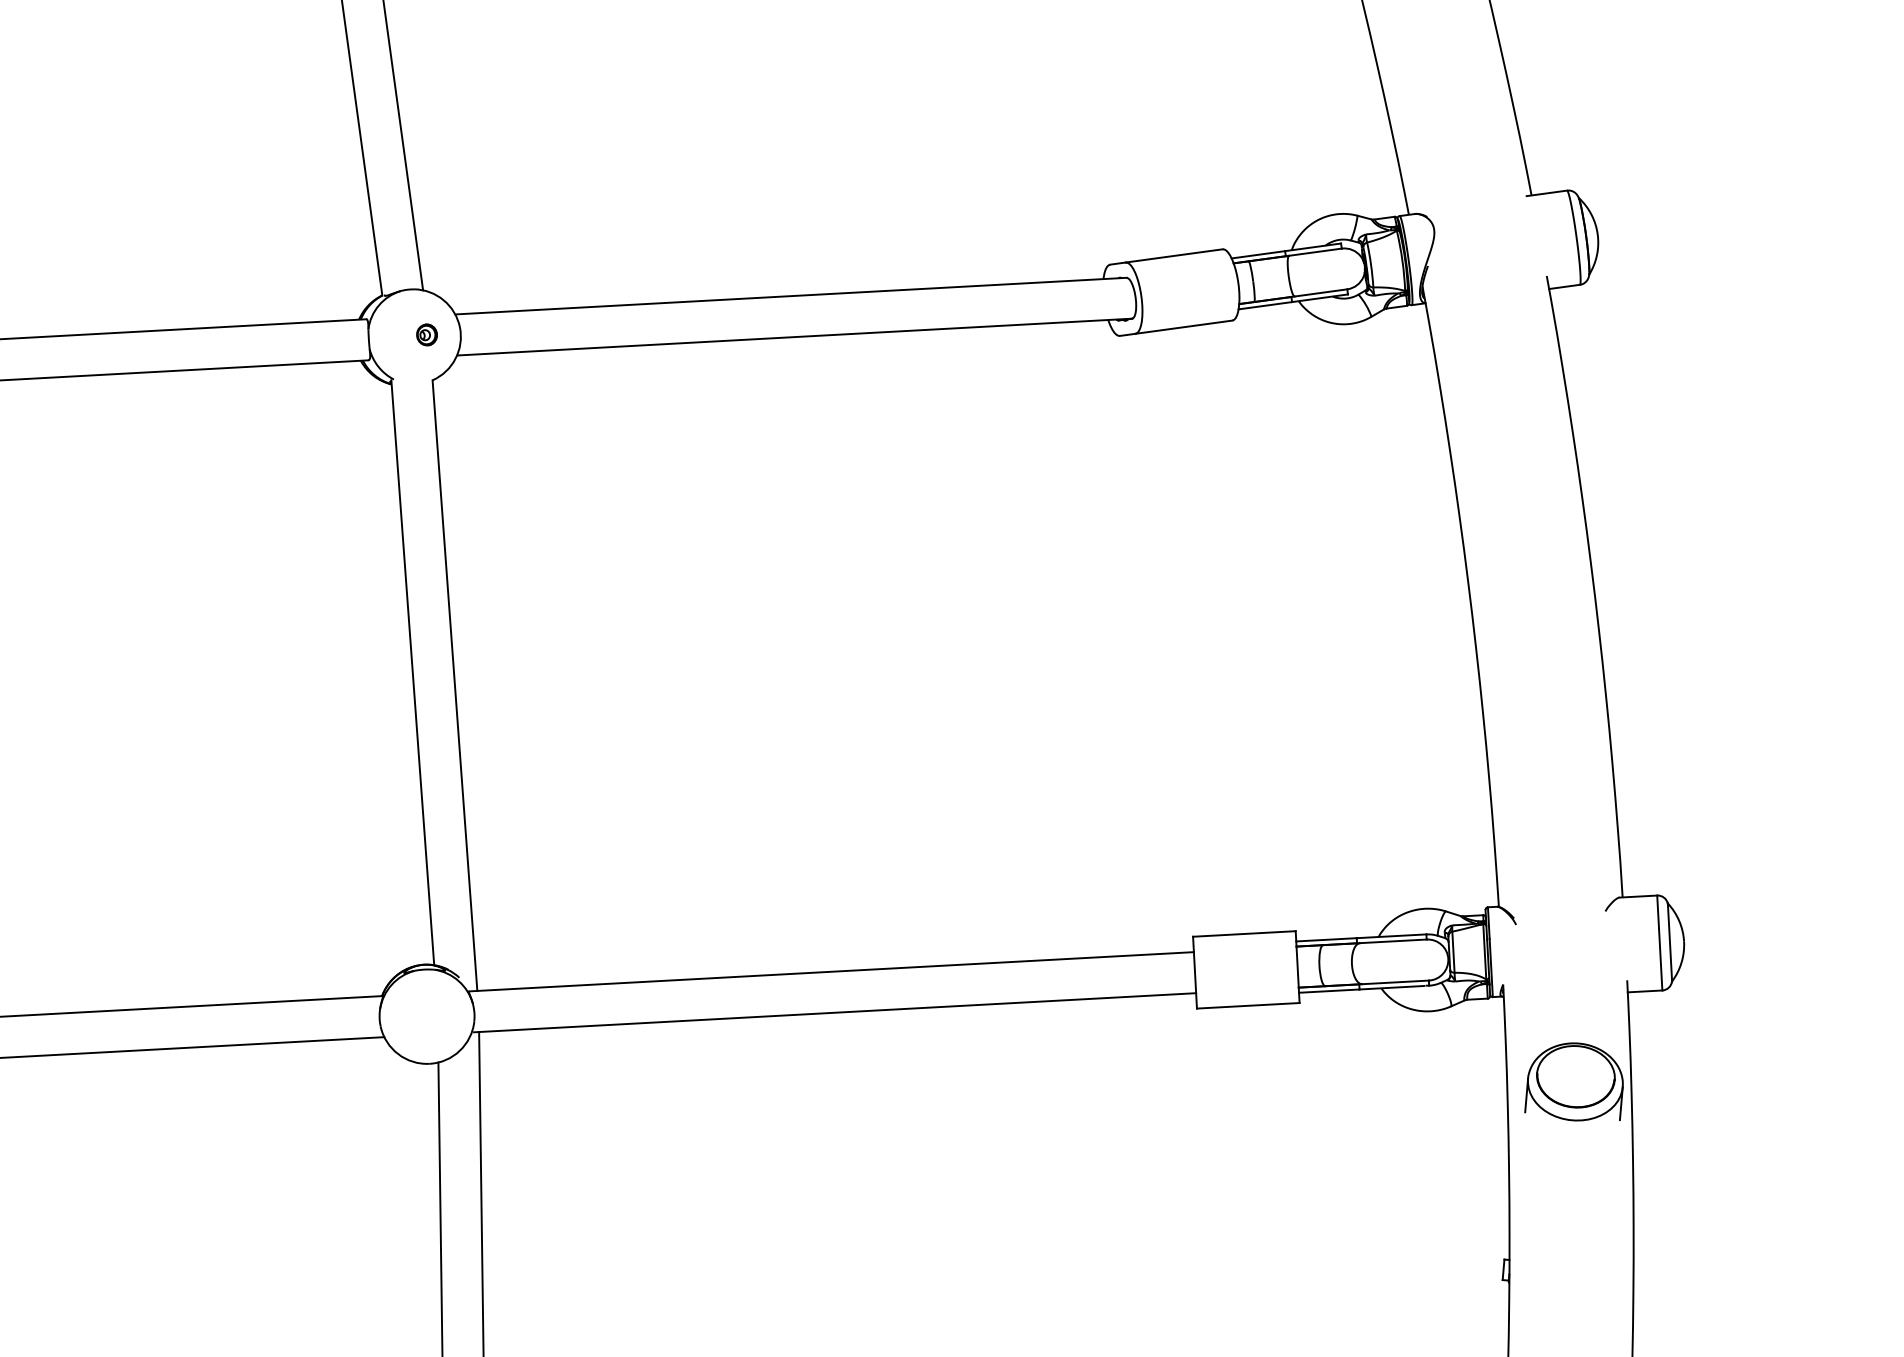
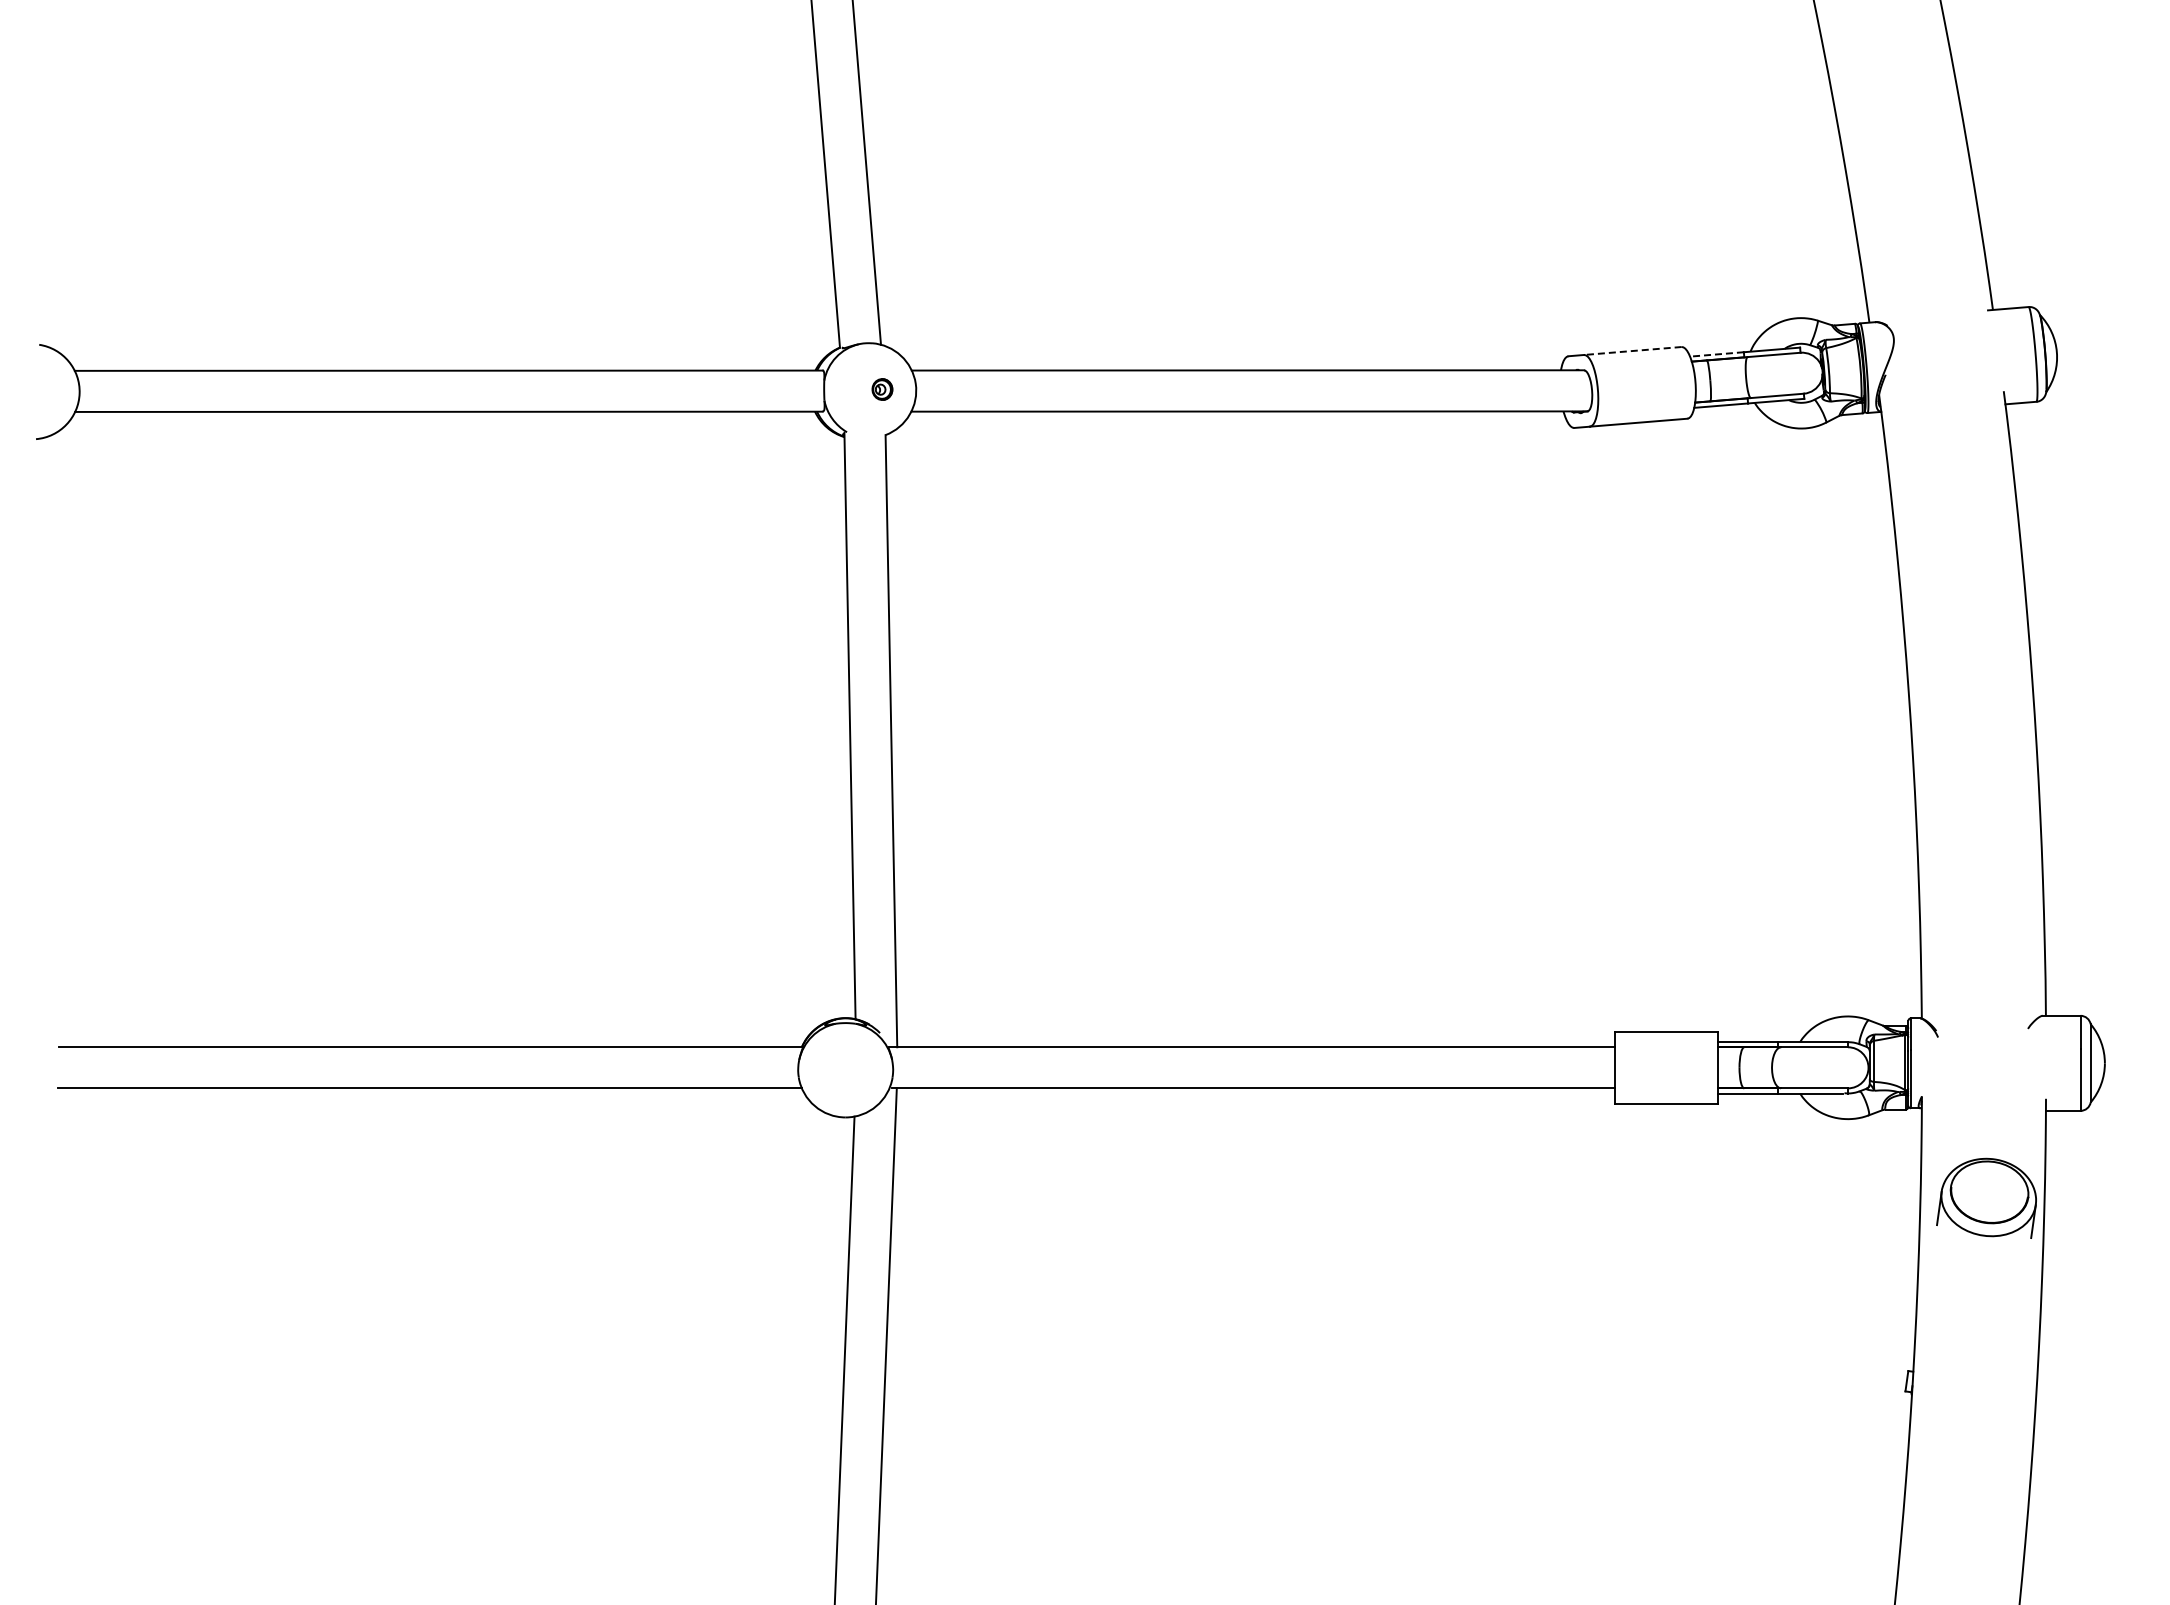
line: (1257, 254) -> (1716, 354), solid -> dashed
line: (1173, 256) -> (1632, 351), solid -> dashed

